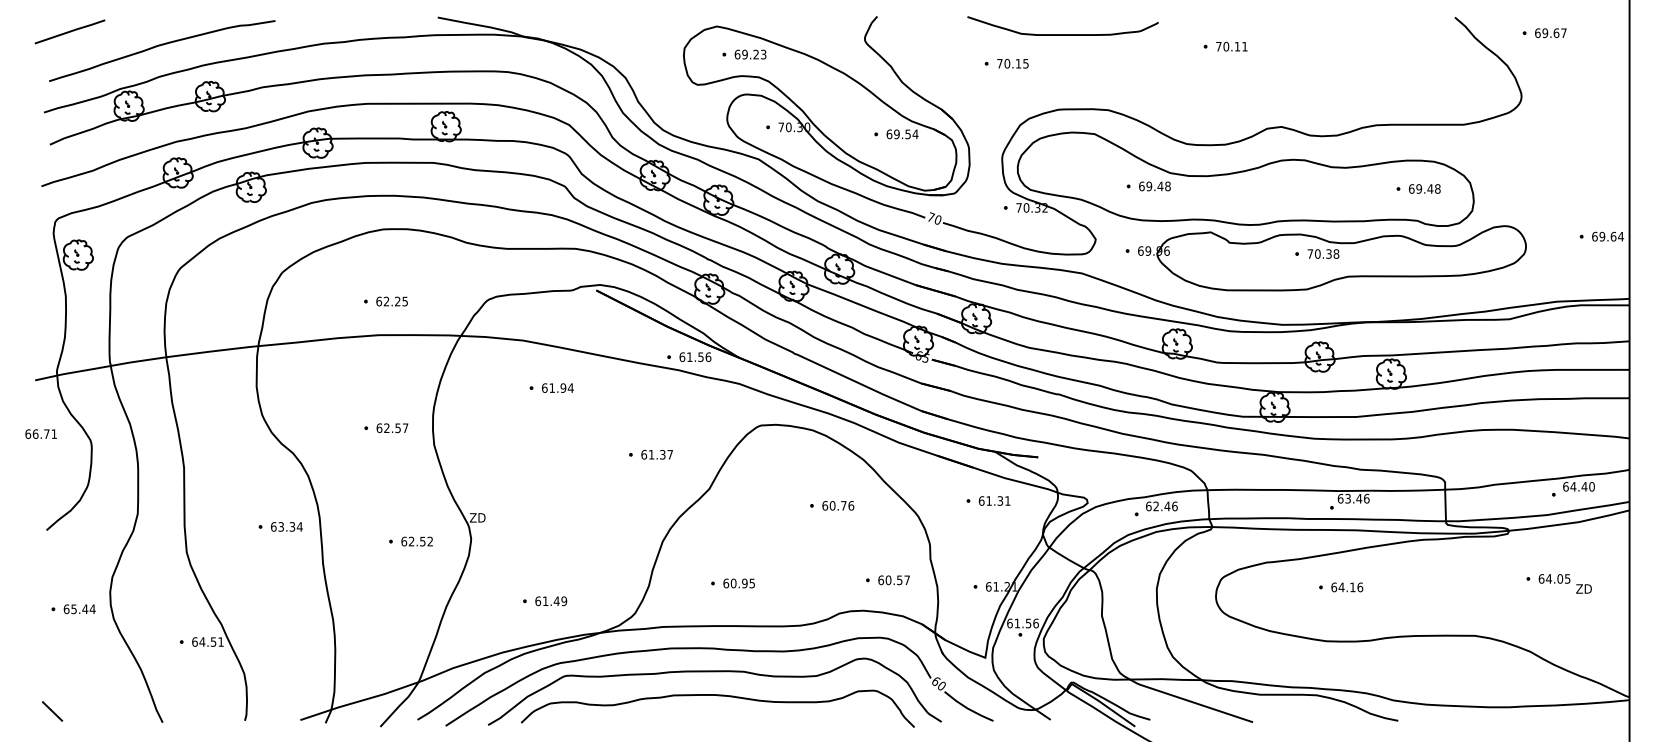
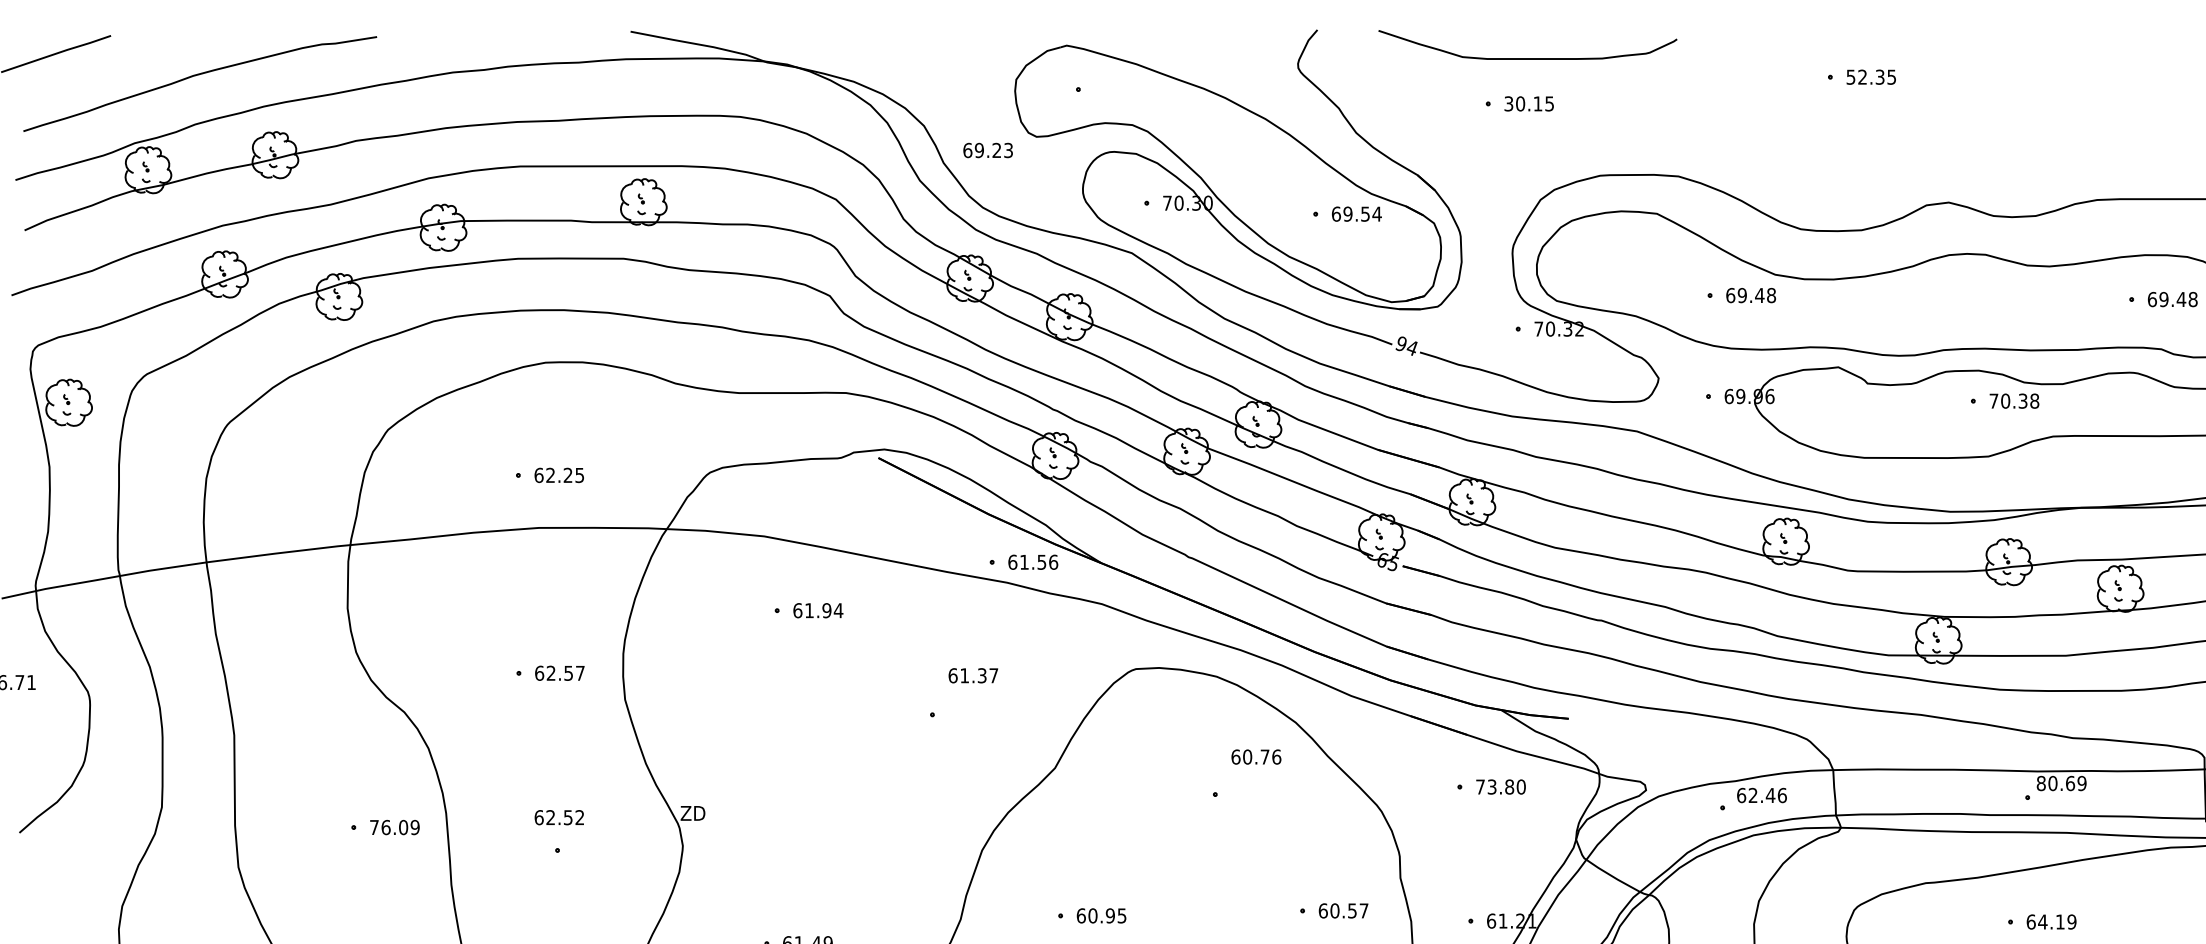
curve: (1062, 34) -> (1527, 58), moved
text: (1231, 46) -> (1870, 76), 70.11 -> 52.35
text: (750, 54) -> (988, 150), moved
text: (999, 63) -> (1508, 103), 70.15 -> 30.15
text: (934, 218) -> (1406, 345), 70 -> 94
text: (656, 454) -> (972, 675), moved
text: (1353, 498) -> (2061, 783), 63.46 -> 80.69
text: (994, 500) -> (1500, 786), 61.31 -> 73.80
text: (838, 505) -> (1256, 756), moved
text: (286, 526) -> (394, 826), 63.34 -> 76.09
text: (416, 541) -> (558, 817), moved
text: (1360, 587) -> (2072, 922), 64.16 -> 64.19

